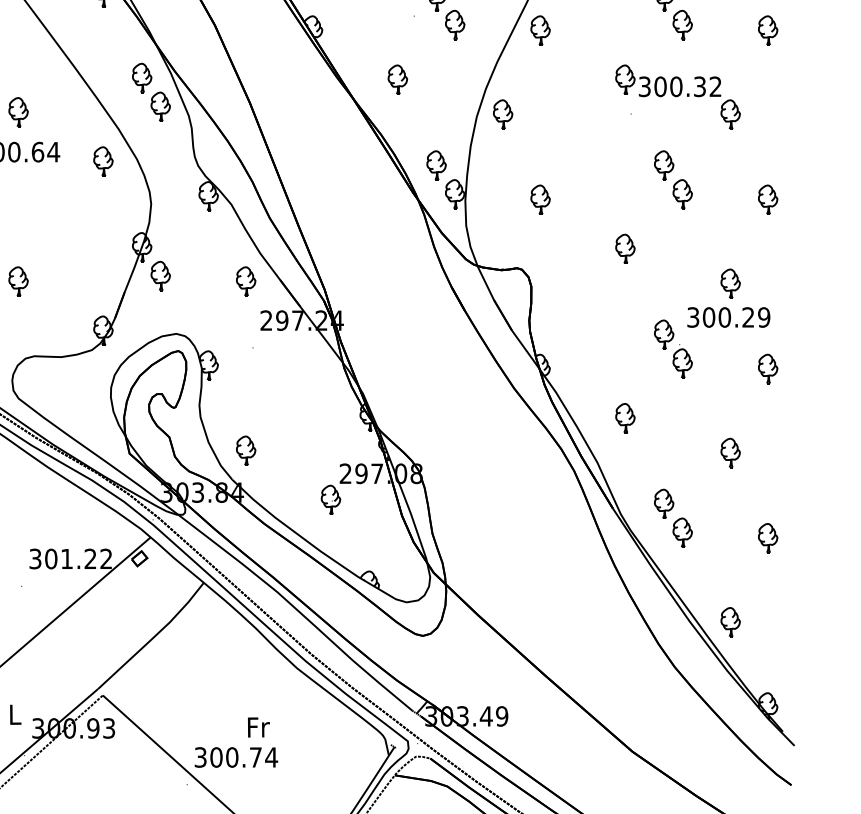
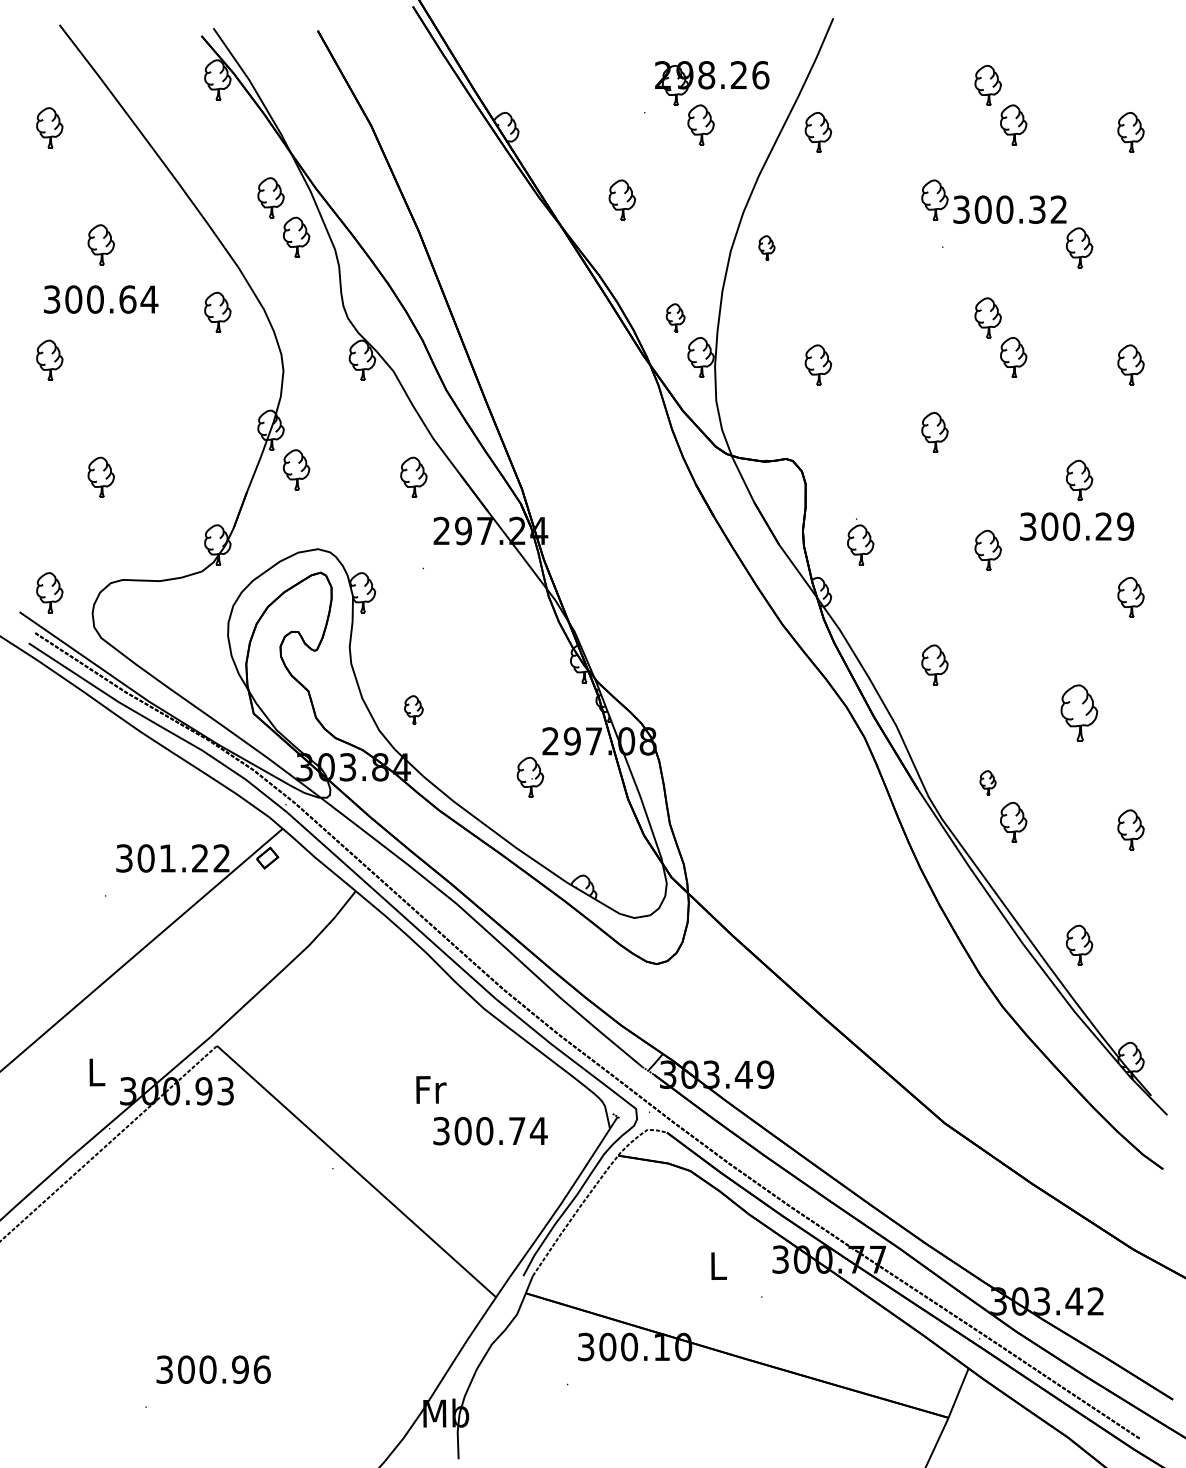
part: (502, 114) -> (766, 247), size x0.6
part: (436, 165) -> (675, 317), size x0.7
part: (682, 361) -> (860, 541), moved
part: (245, 450) -> (413, 709), size x0.7
part: (730, 452) -> (1079, 712), size x1.4
part: (663, 503) -> (987, 782), size x0.6
text: (236, 757) -> (490, 1131), moved

